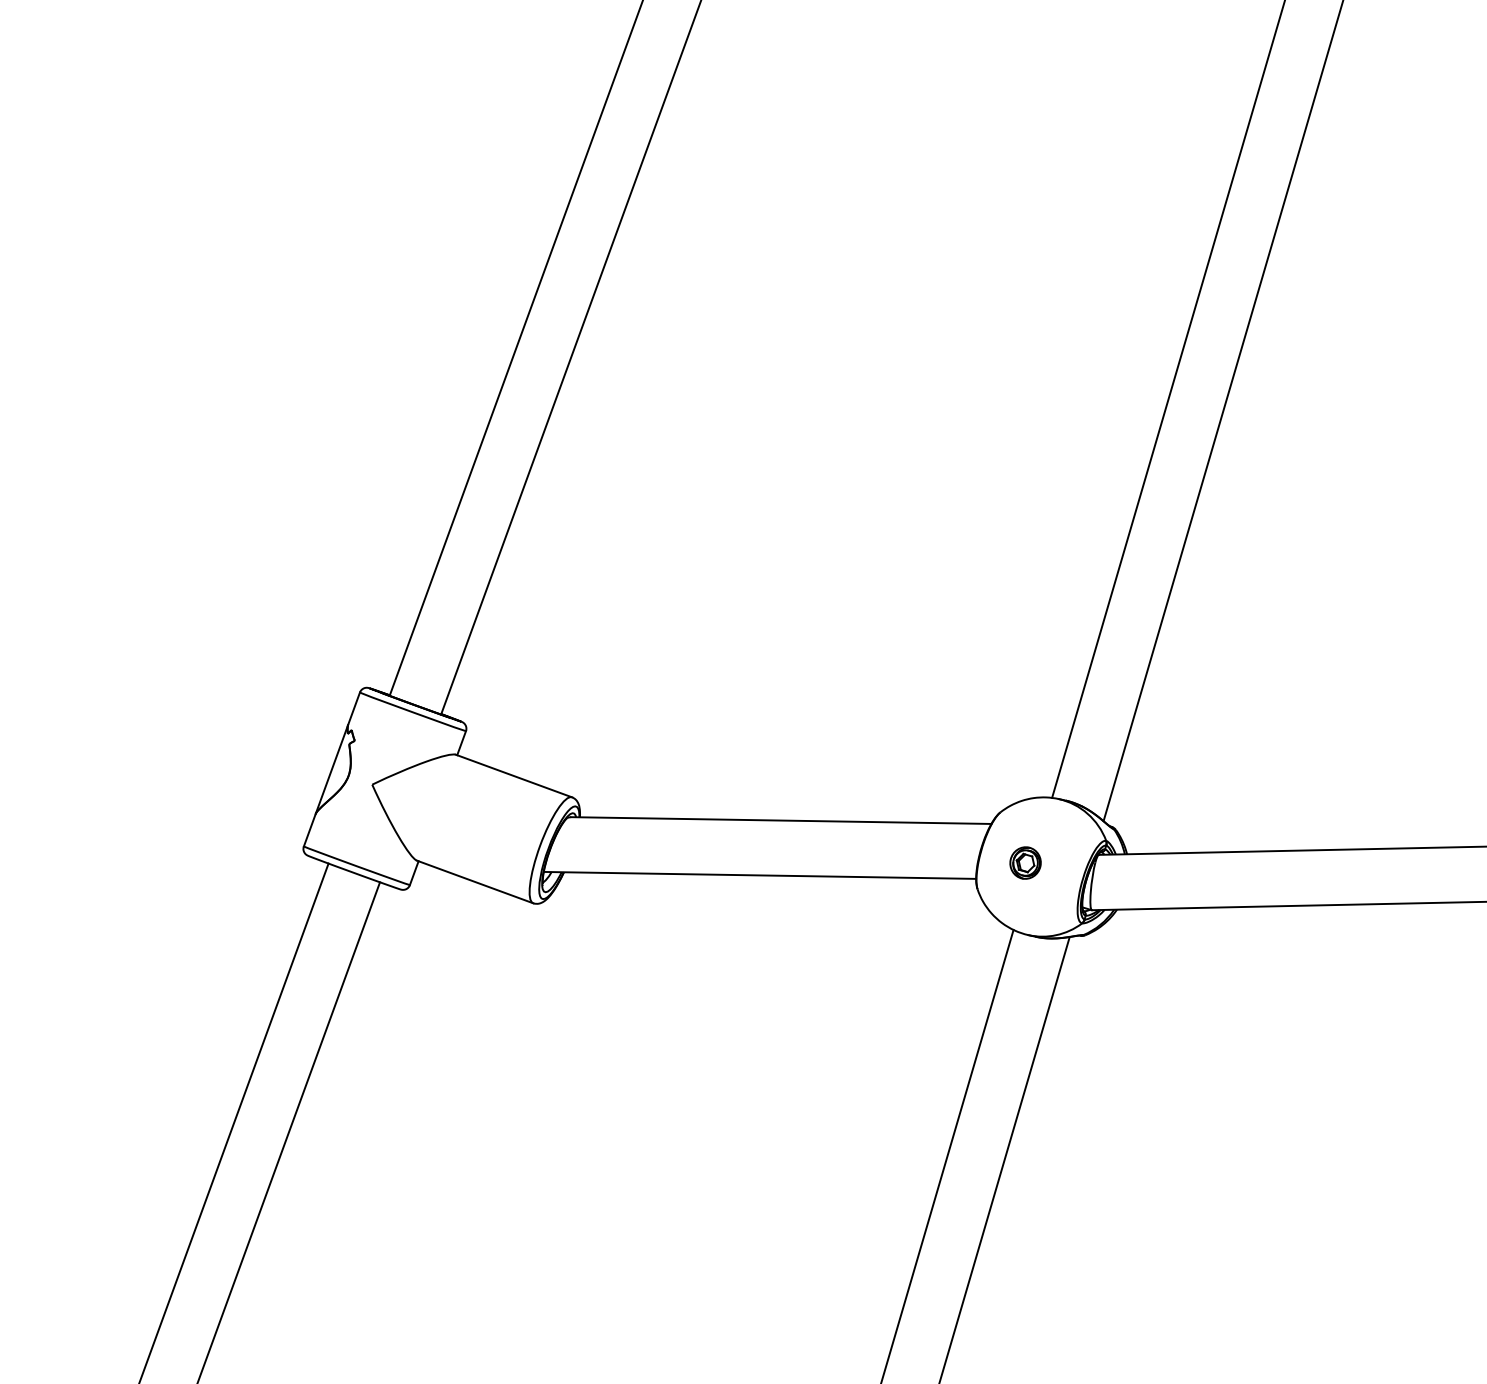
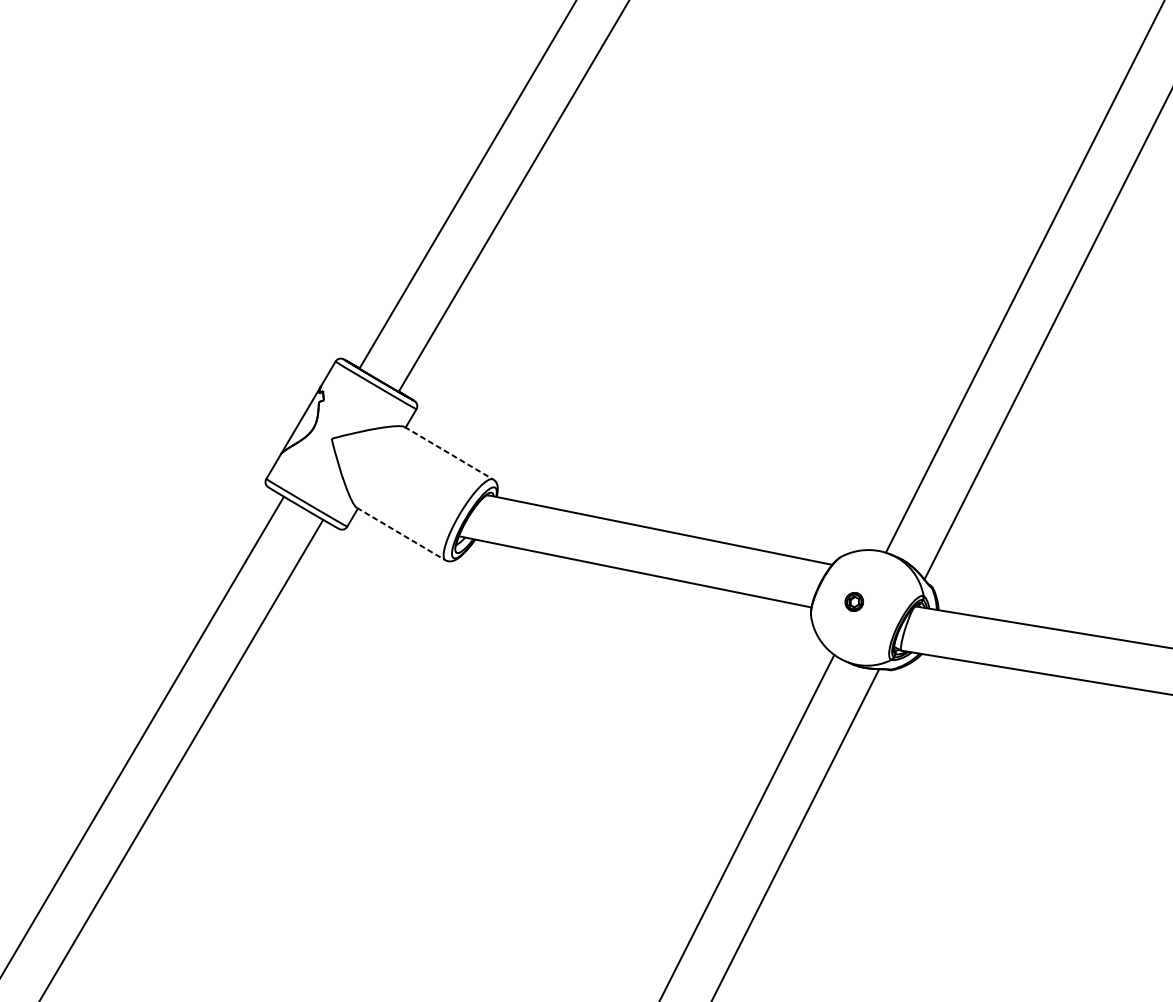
line: (513, 776) -> (448, 453), solid -> dashed
part: (1025, 862) -> (854, 601), size x0.7
line: (475, 881) -> (401, 533), solid -> dashed

